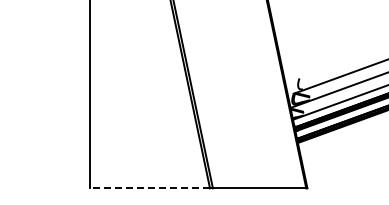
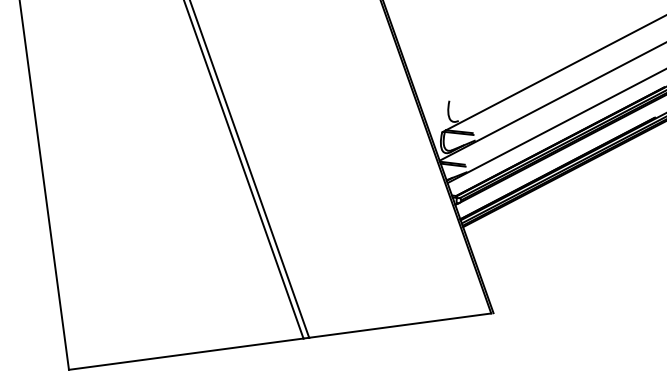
line: (149, 188) -> (185, 354), dashed -> solid

